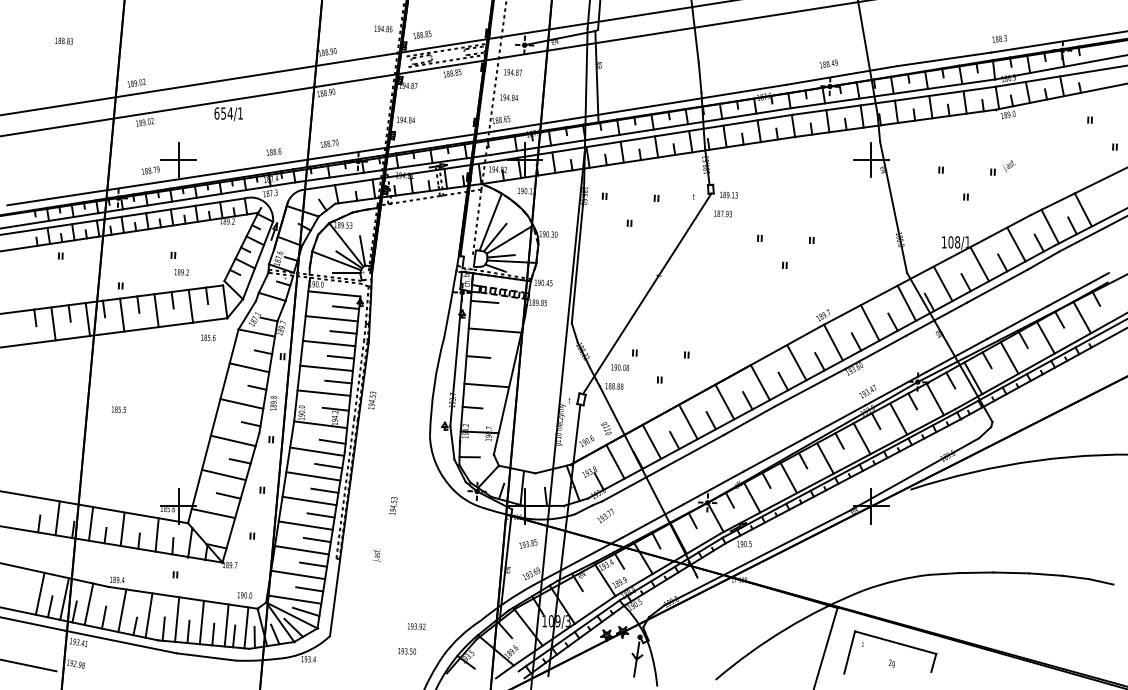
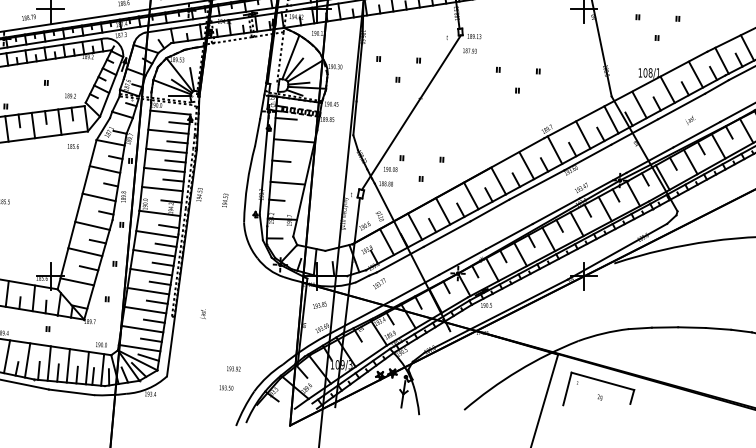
text: (1008, 166) -> (689, 120), moved
part: (631, 219) -> (399, 76), moved
text: (181, 272) -> (70, 96), moved
text: (393, 505) -> (225, 200), moved

